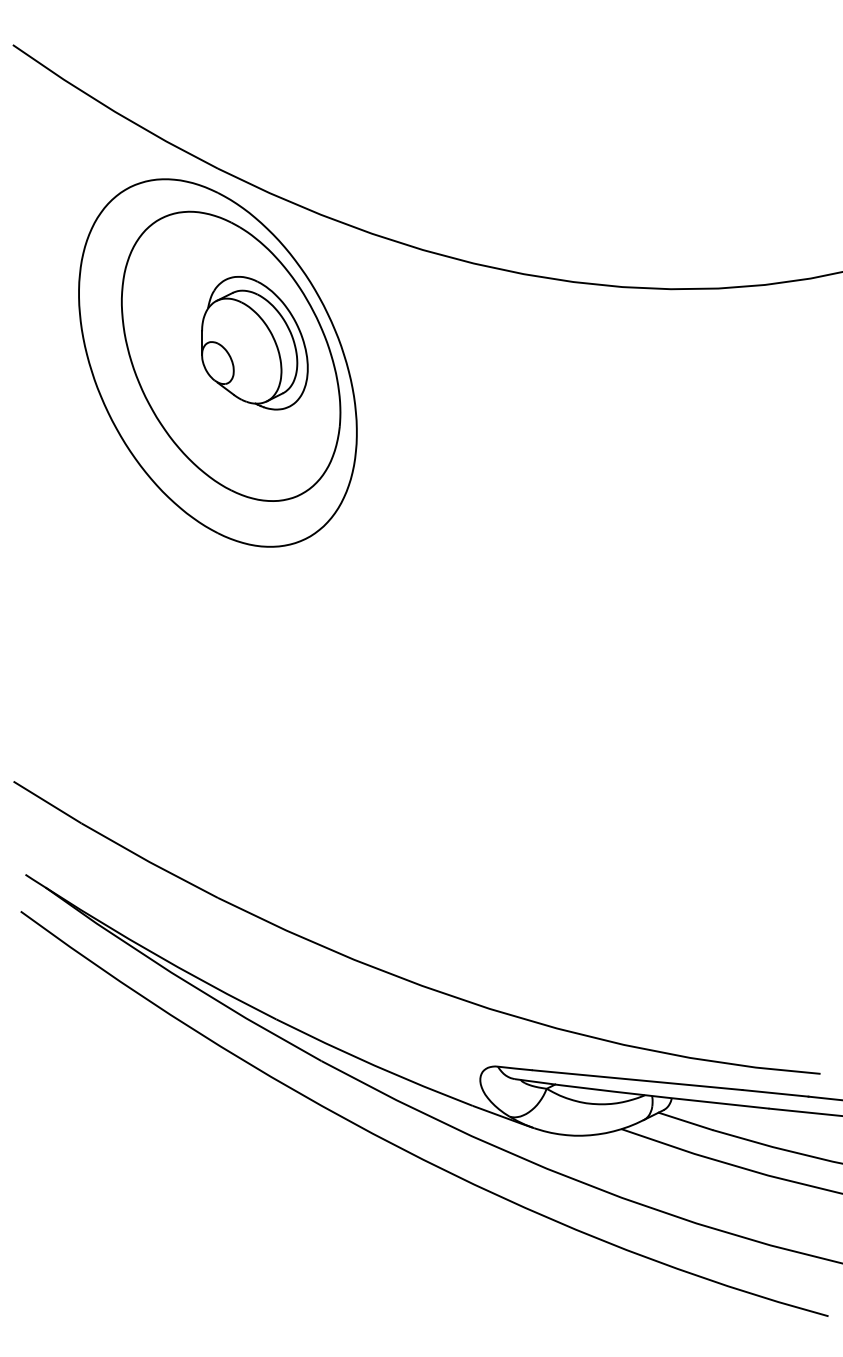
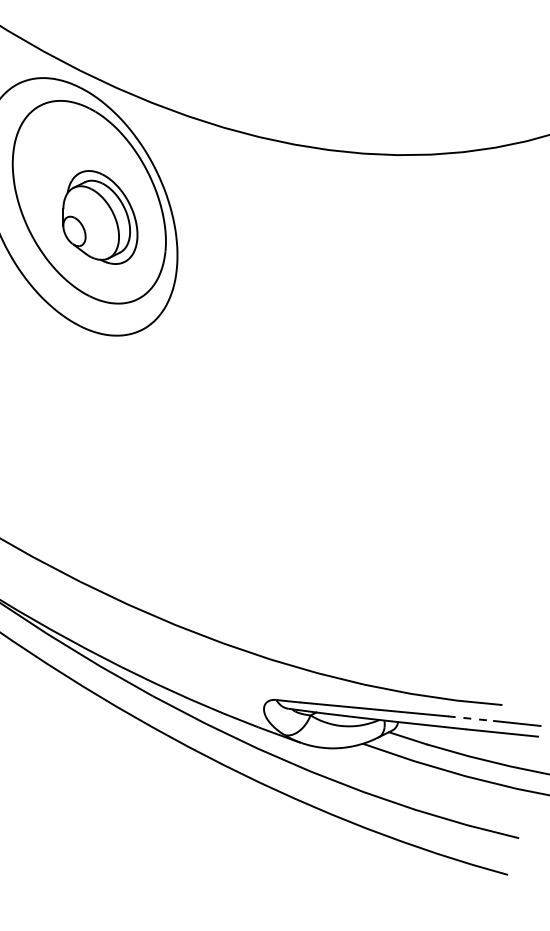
part: (254, 343) -> (100, 217), moved
line: (776, 1093) -> (471, 718), solid -> dashed

